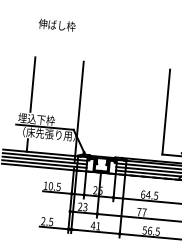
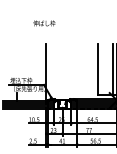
text: (57, 25) -> (44, 23), moved
line: (33, 83) -> (17, 59), removed

